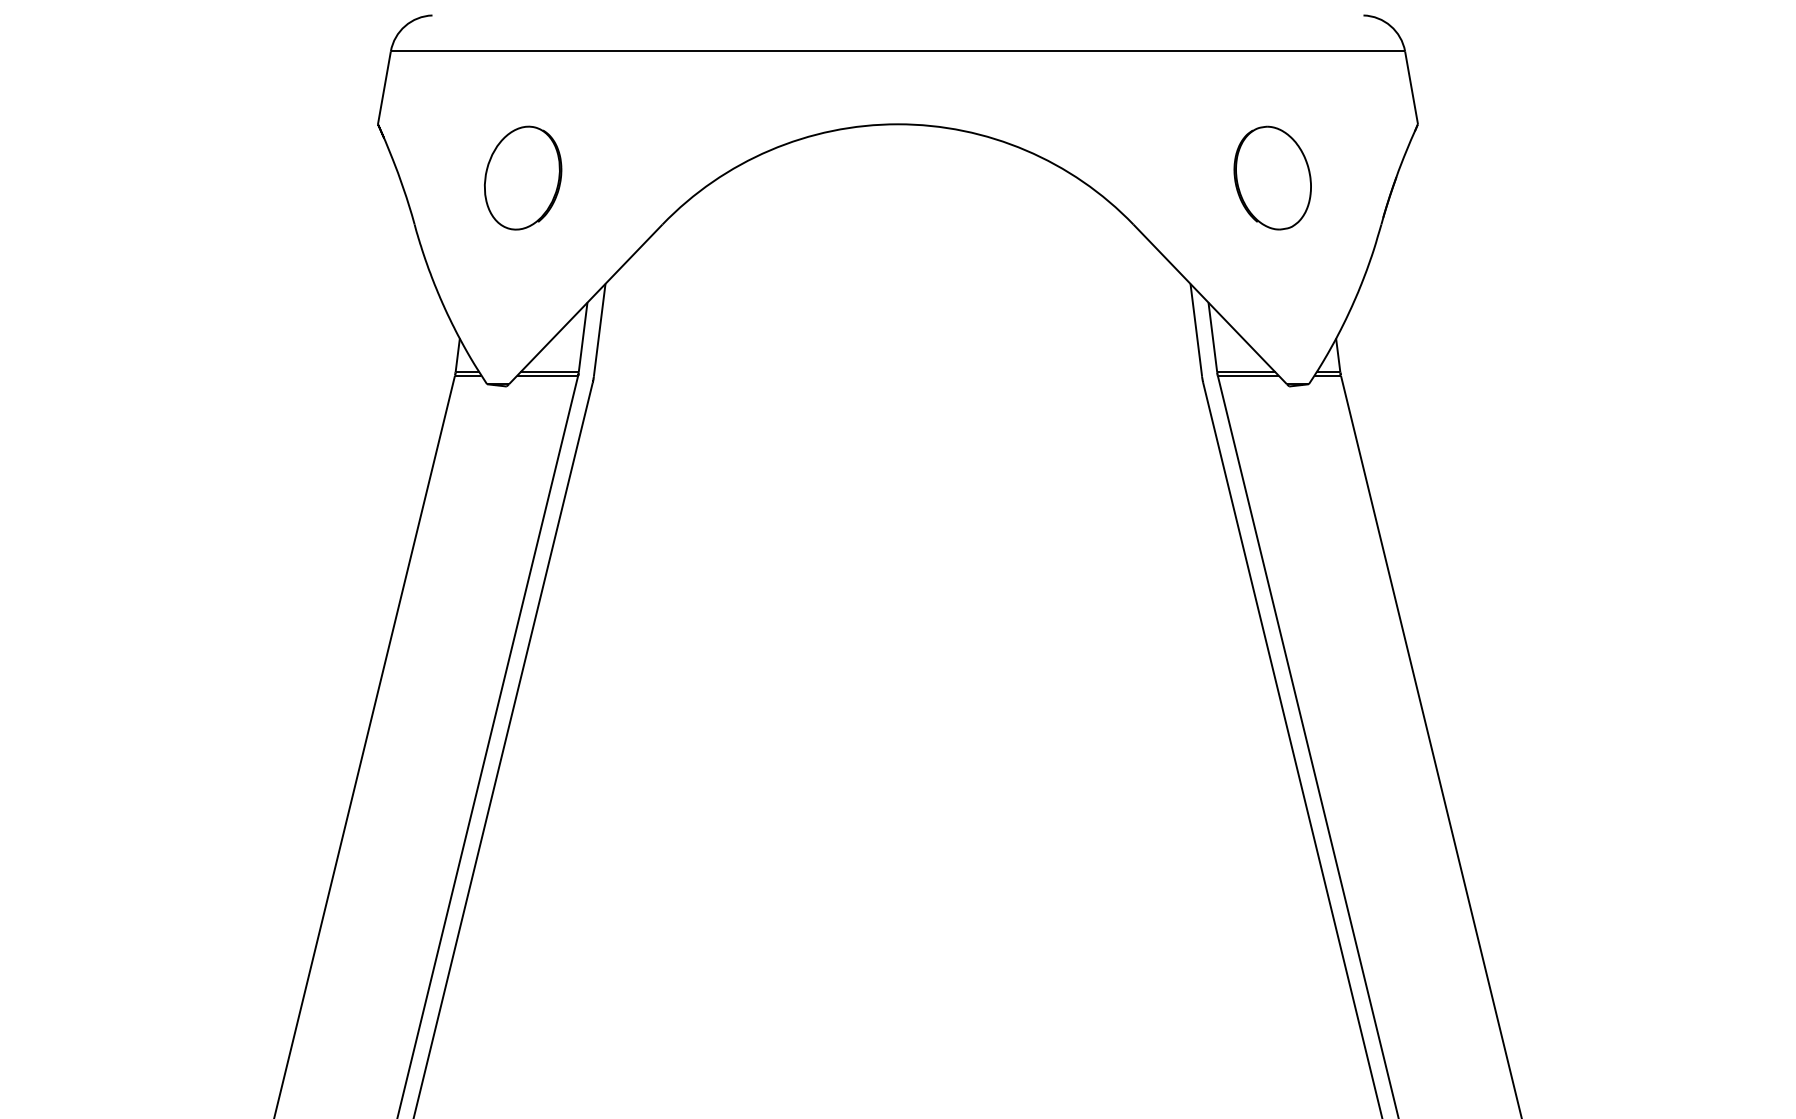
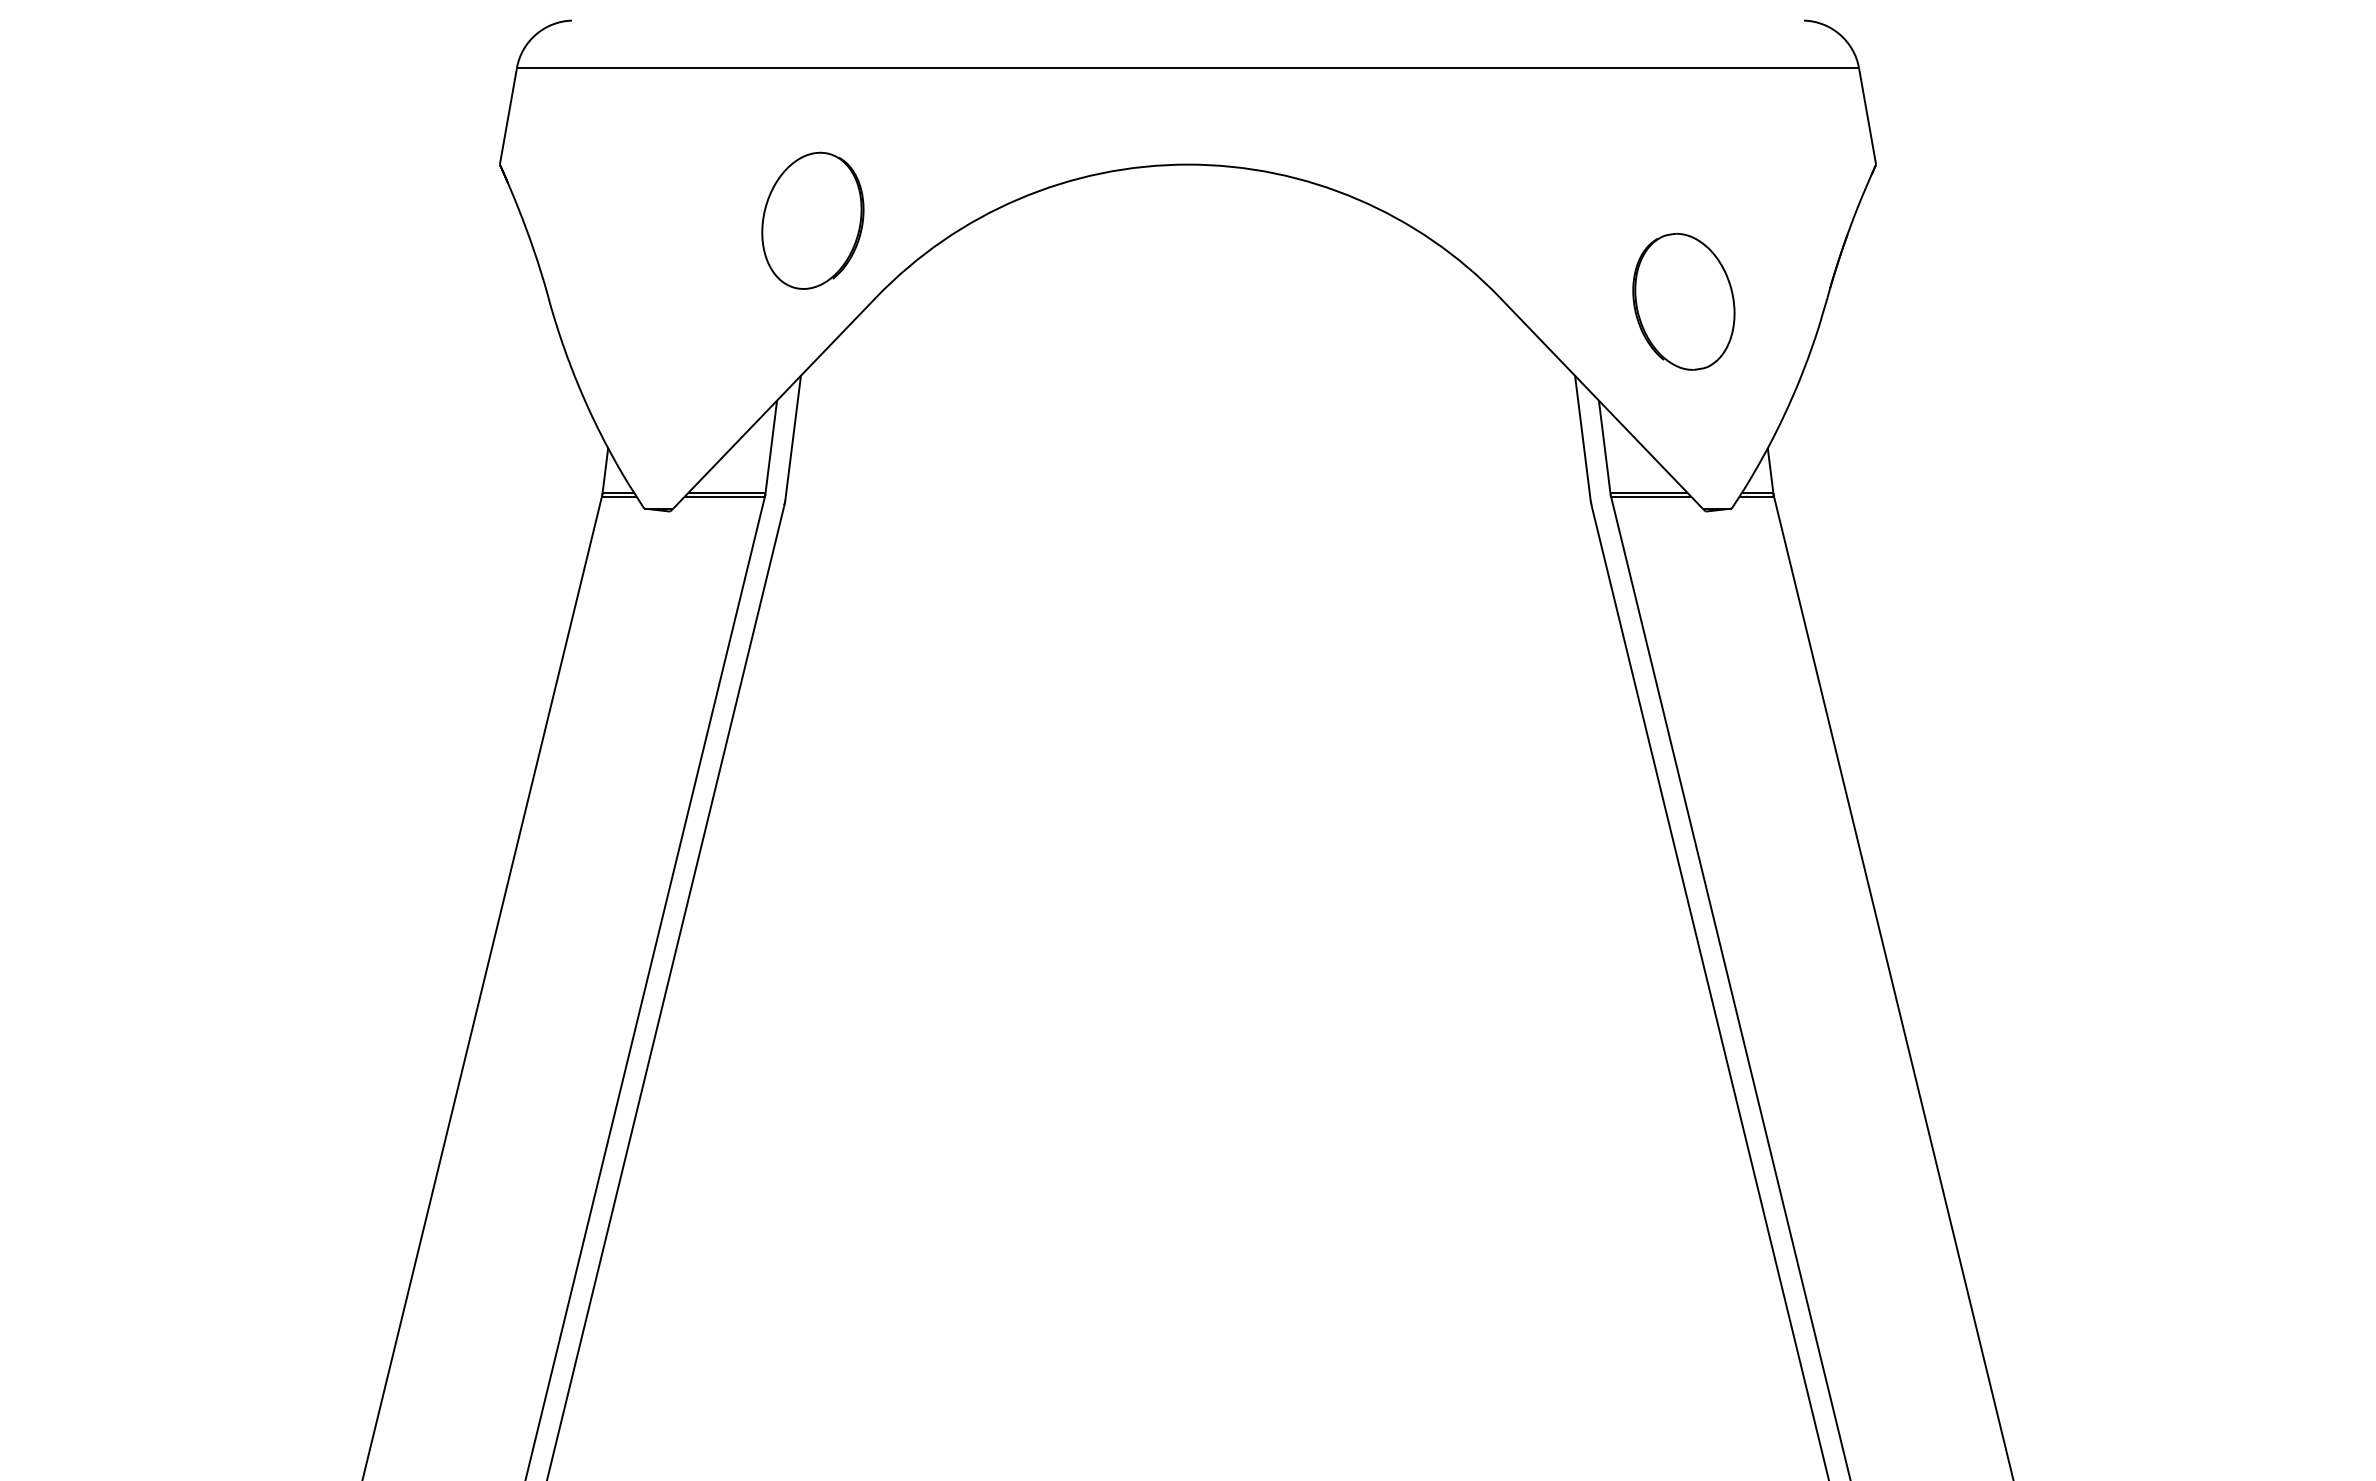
part: (522, 177) -> (812, 220), moved
part: (1272, 177) -> (1683, 301), moved

